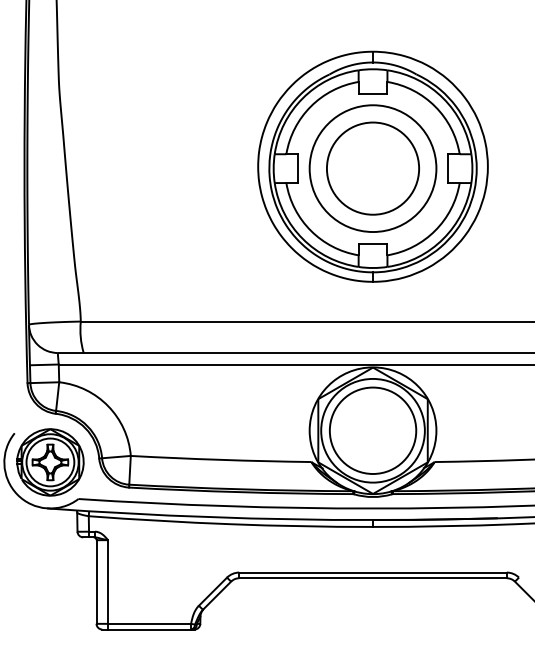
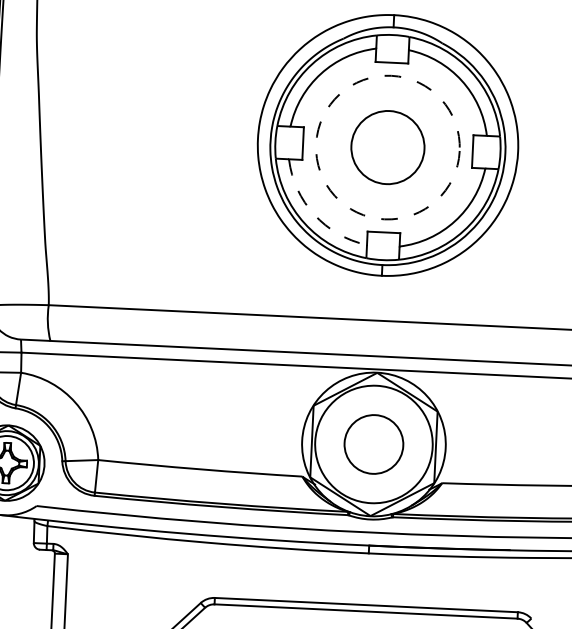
circle: (372, 168) -> (387, 147), size x0.7
circle: (372, 168) -> (387, 147), solid -> dashed
arc: (310, 230) -> (313, 214), solid -> dashed
circle: (372, 430) -> (373, 444), size x0.6

